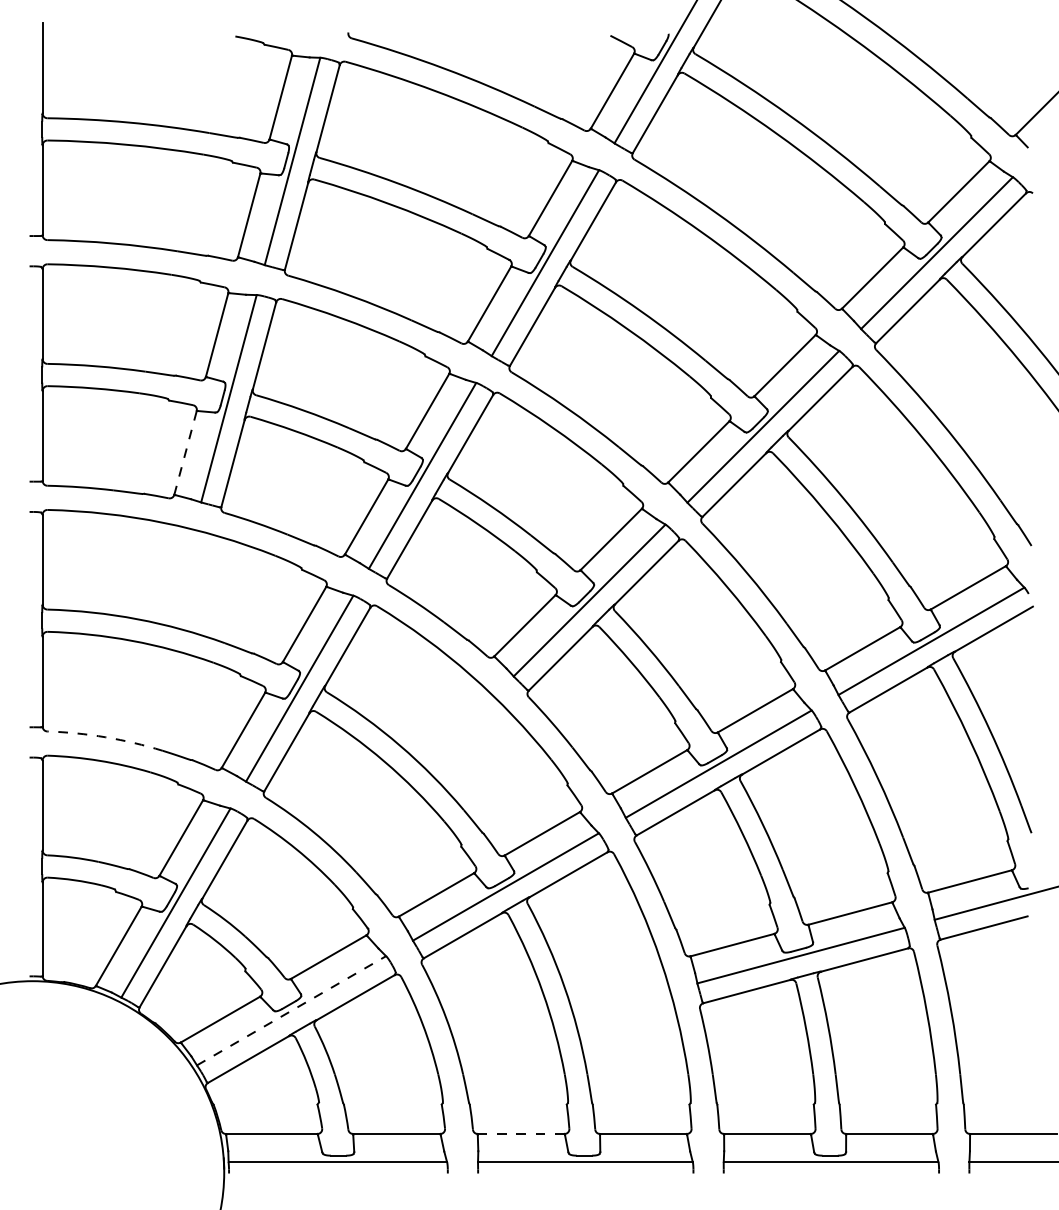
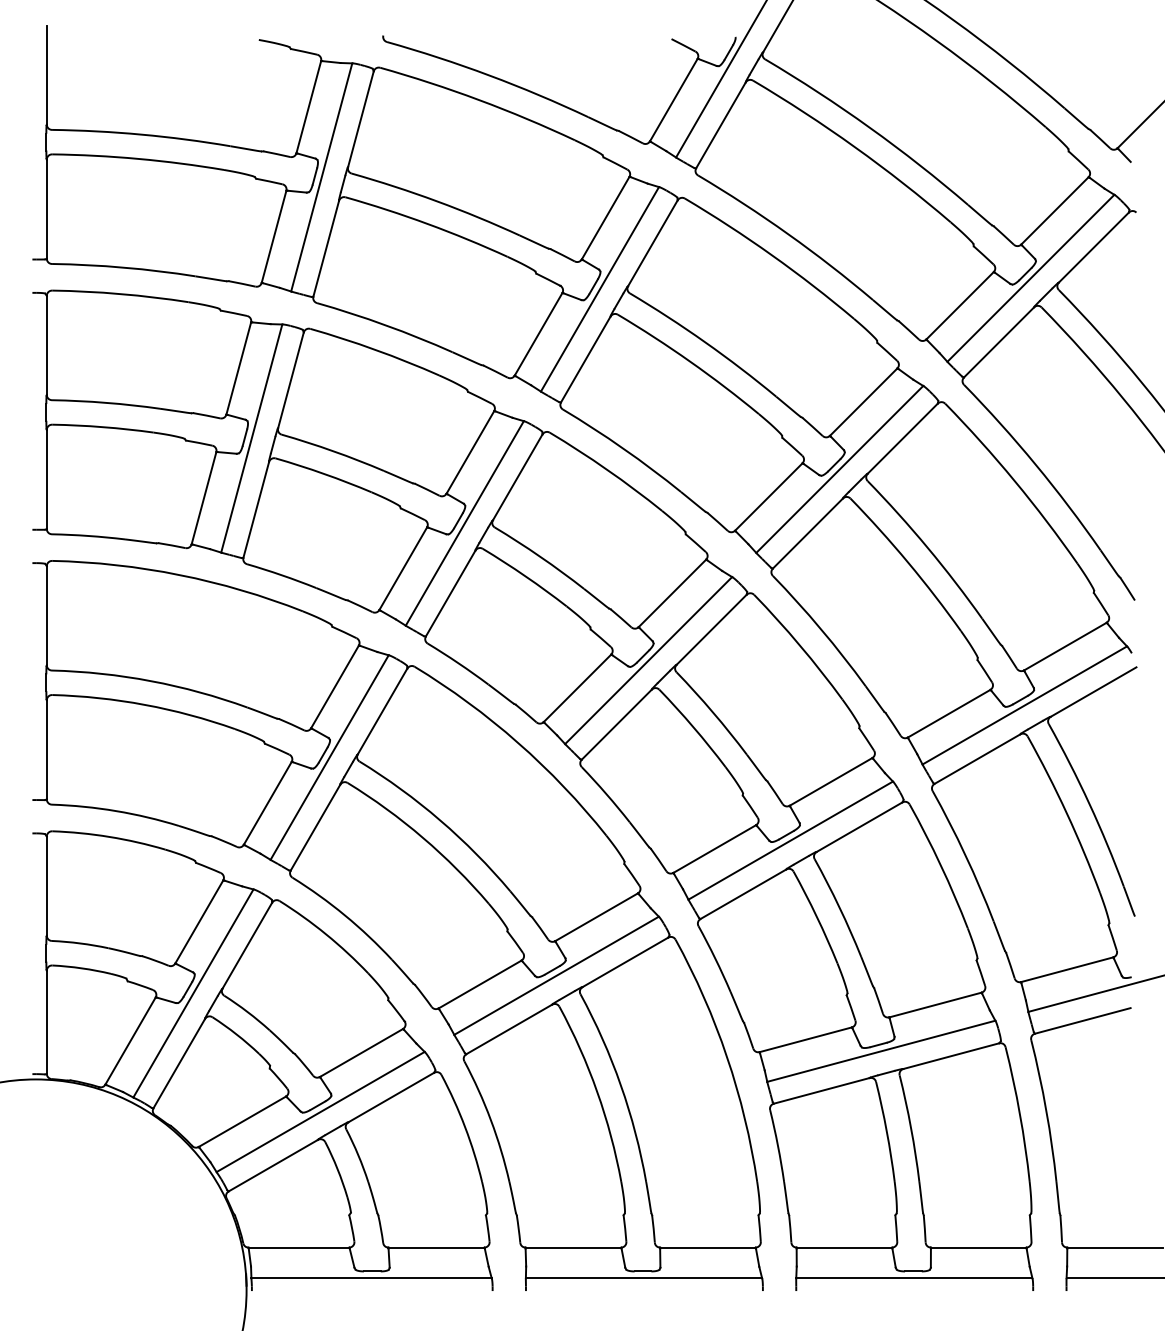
line: (185, 453) -> (204, 498), dashed -> solid
arc: (105, 737) -> (116, 811), dashed -> solid
line: (292, 1010) -> (321, 1111), dashed -> solid
line: (521, 1133) -> (573, 1247), dashed -> solid

